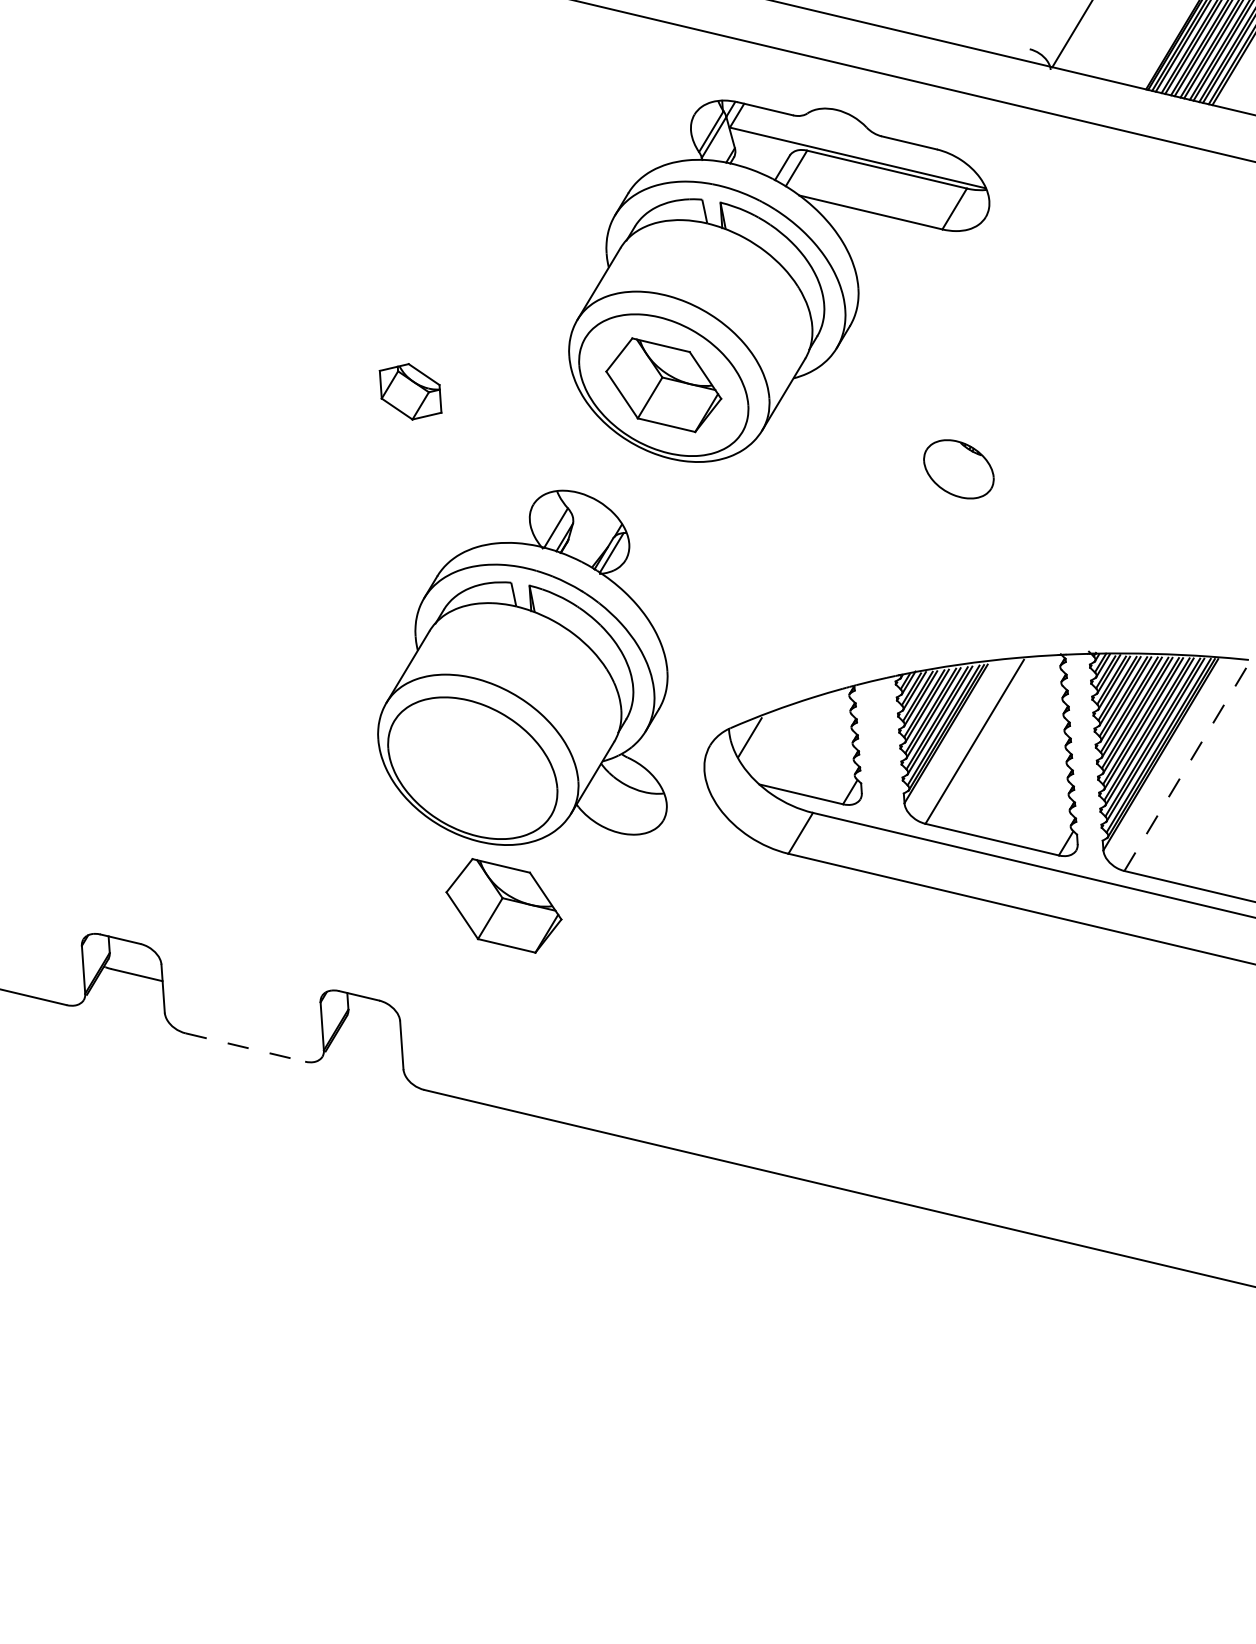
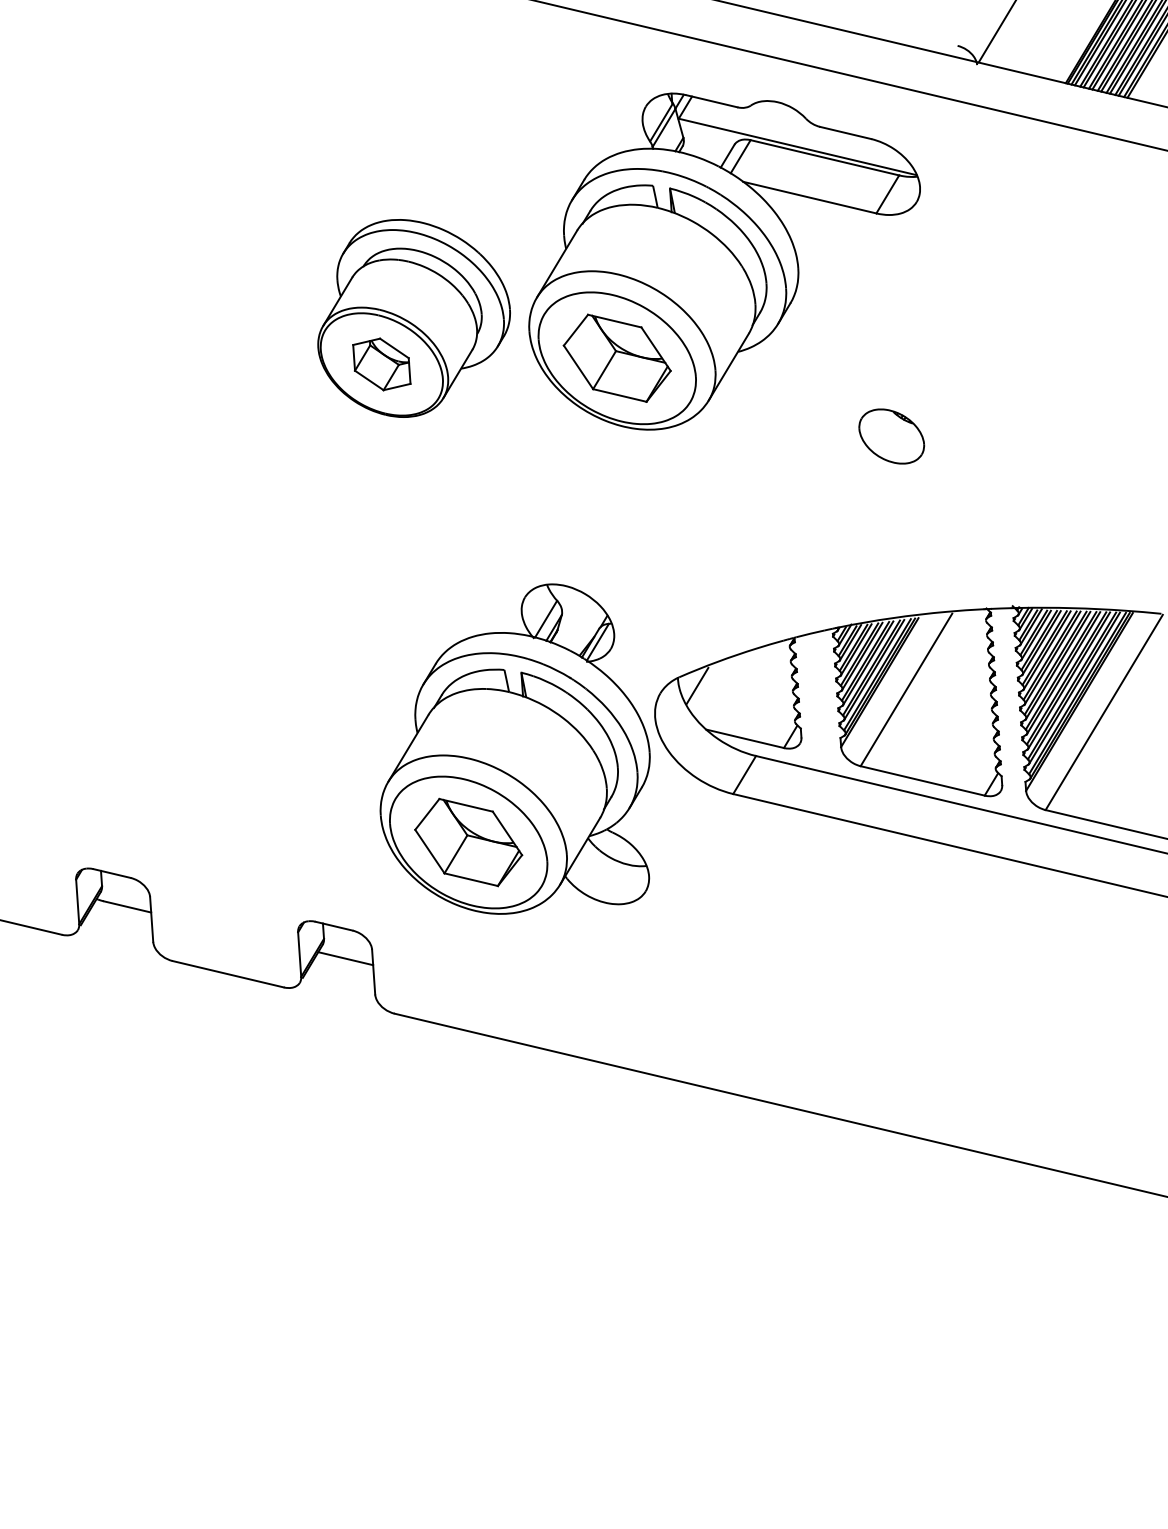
part: (444, 342) -> (413, 318), added
part: (522, 667) -> (514, 748), moved
line: (1187, 766) -> (1104, 712), dashed -> solid
line: (371, 1030) -> (345, 958), added
line: (245, 1047) -> (228, 974), dashed -> solid

